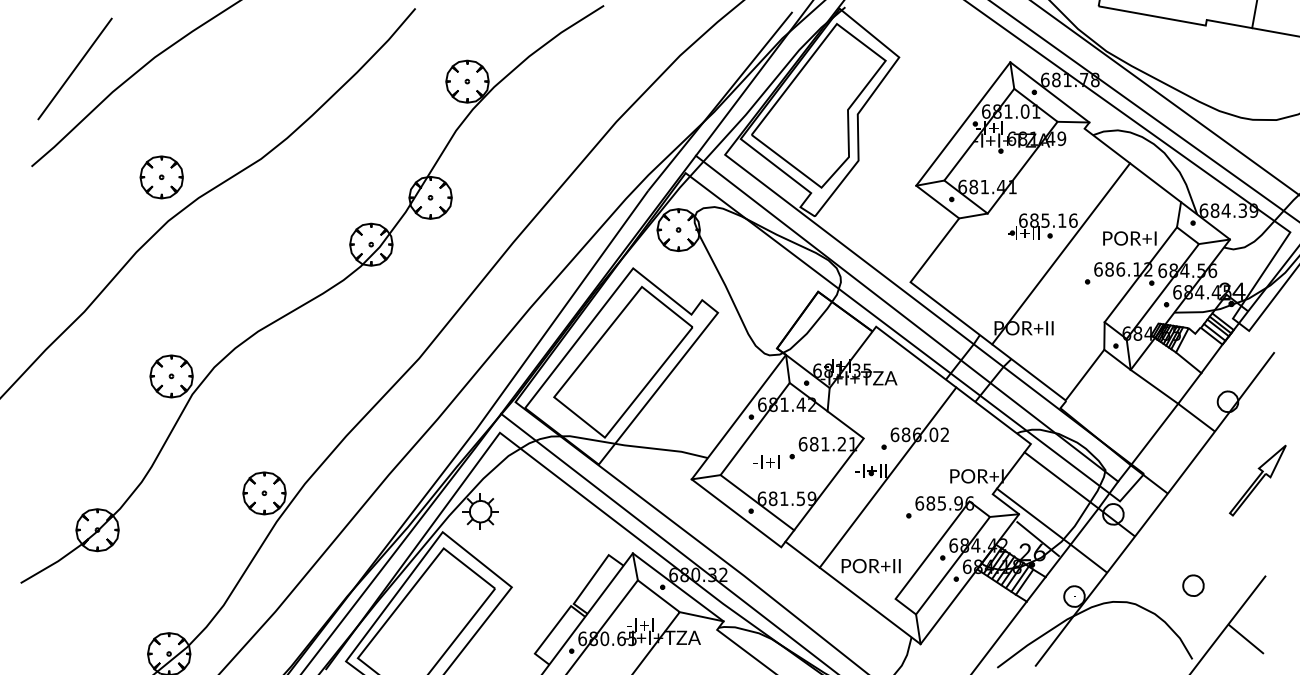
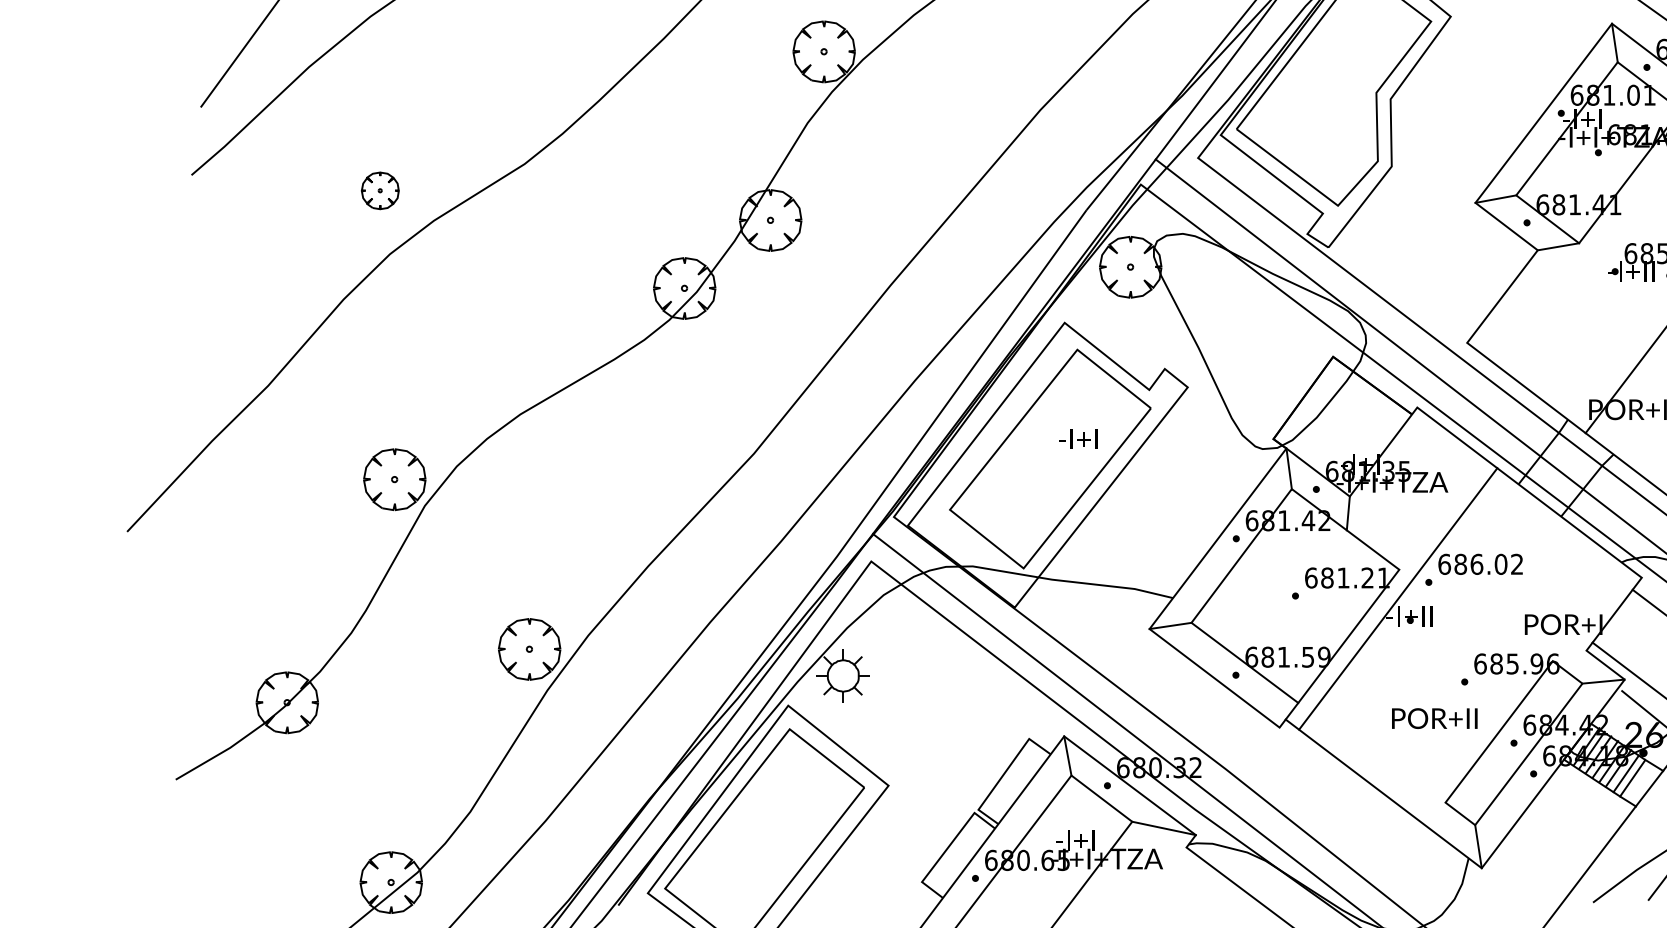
part: (161, 177) -> (380, 190), size x0.6
text: (766, 461) -> (1078, 437), moved
line: (887, 477) -> (1397, 598), moved
text: (870, 566) -> (1433, 719), moved

